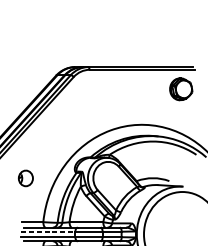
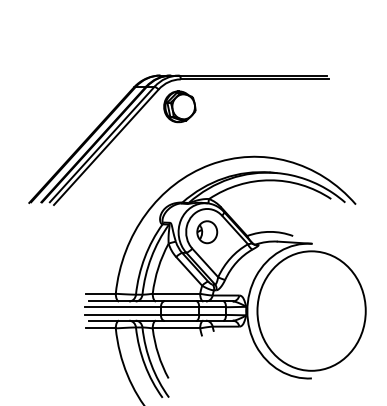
part: (180, 89) -> (179, 106), moved
part: (26, 178) -> (207, 232), moved
line: (48, 231) -> (123, 307), dashed -> solid

